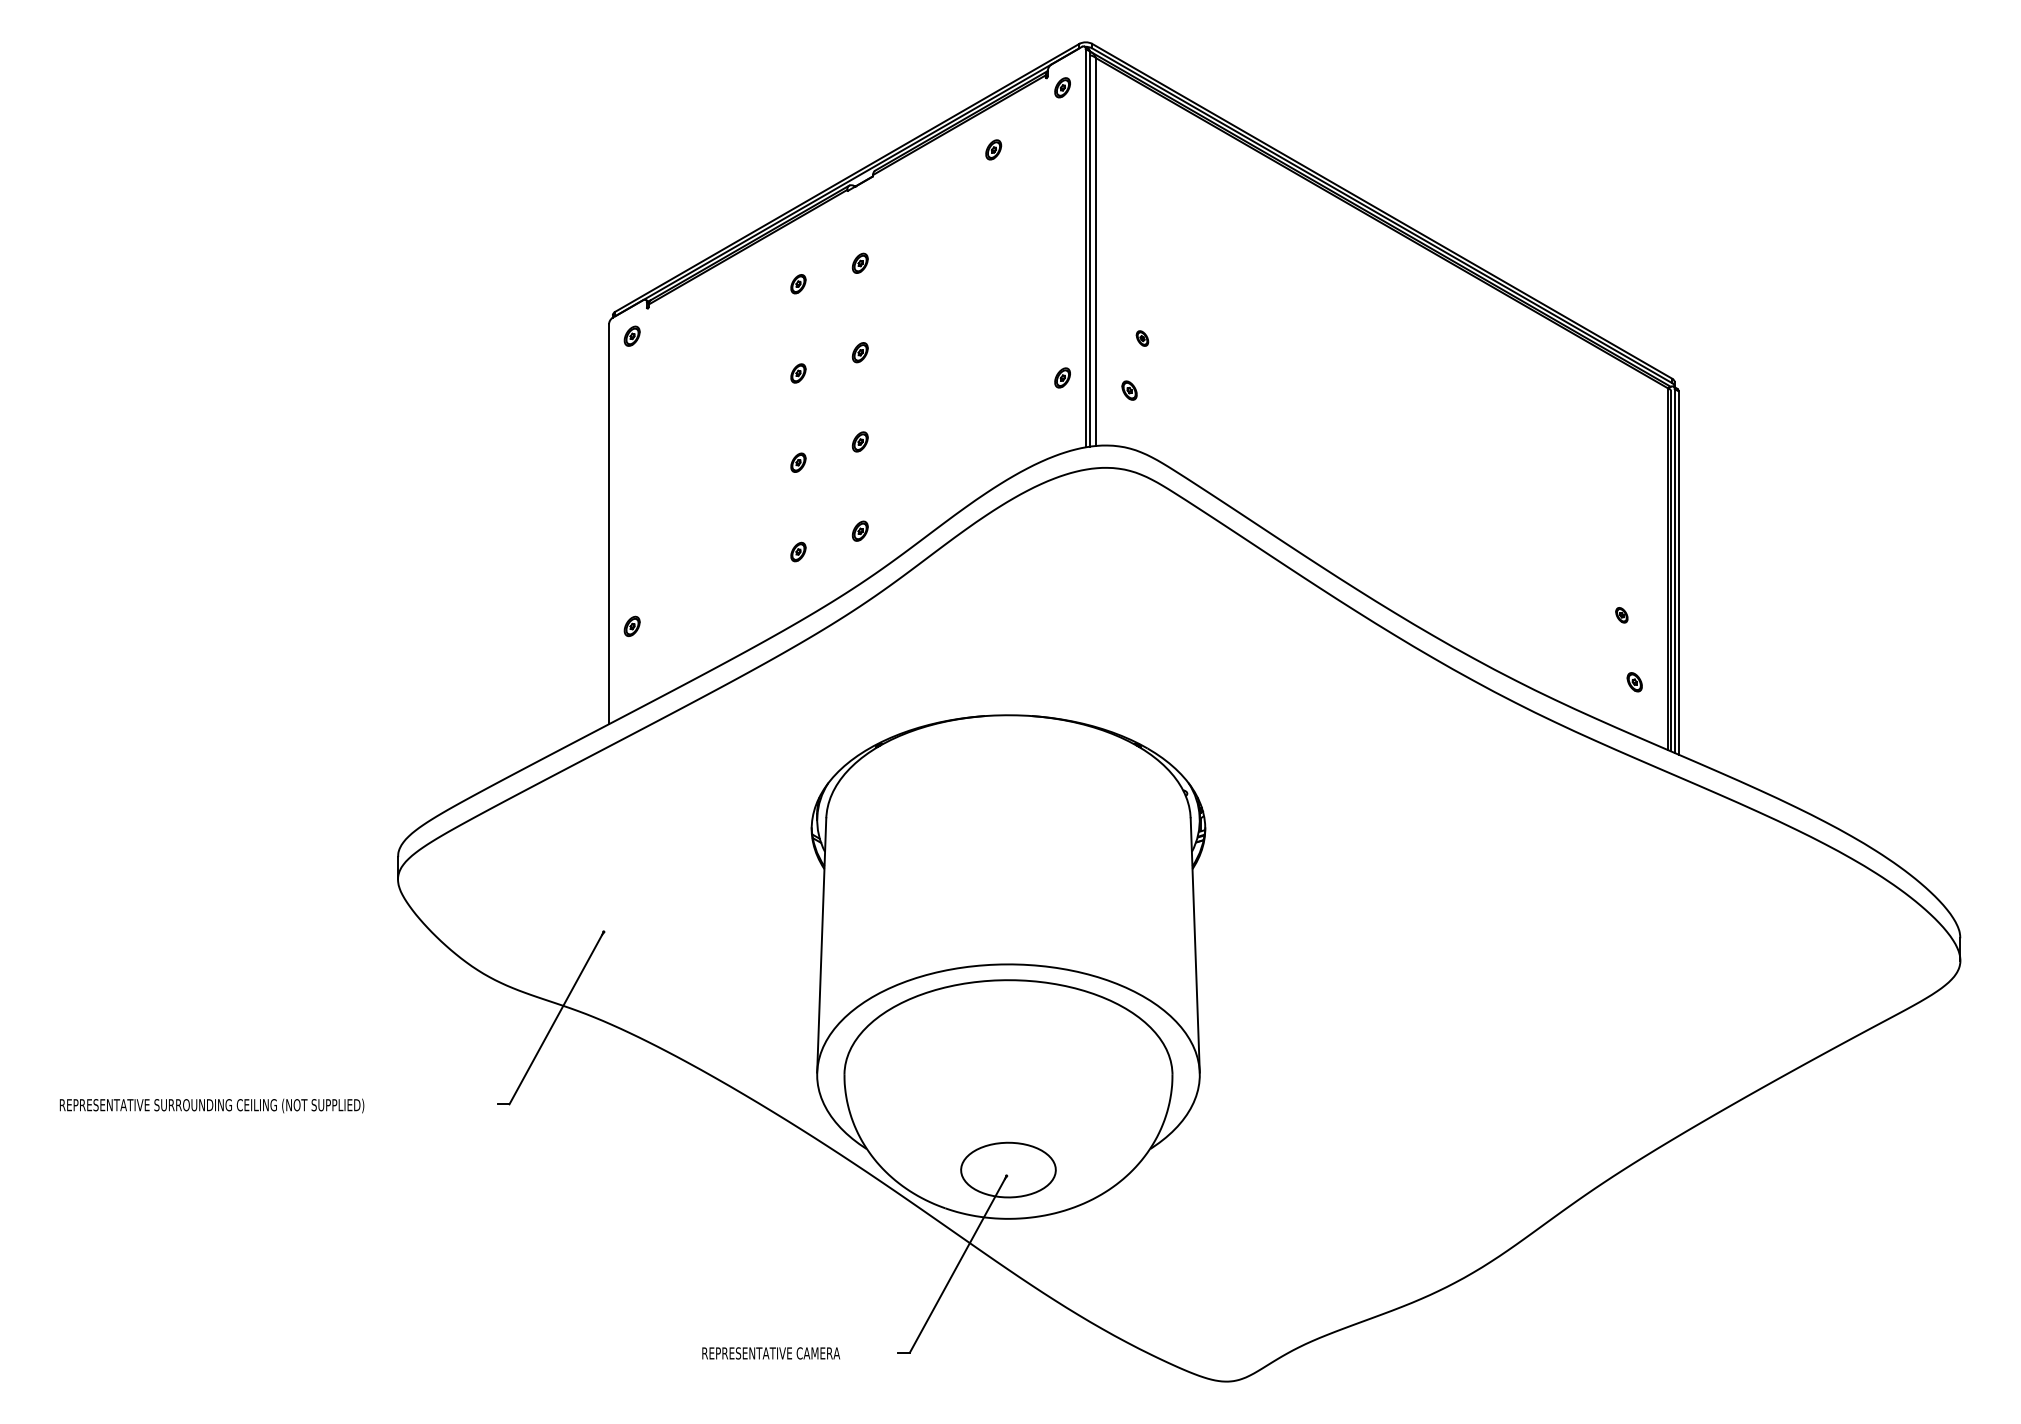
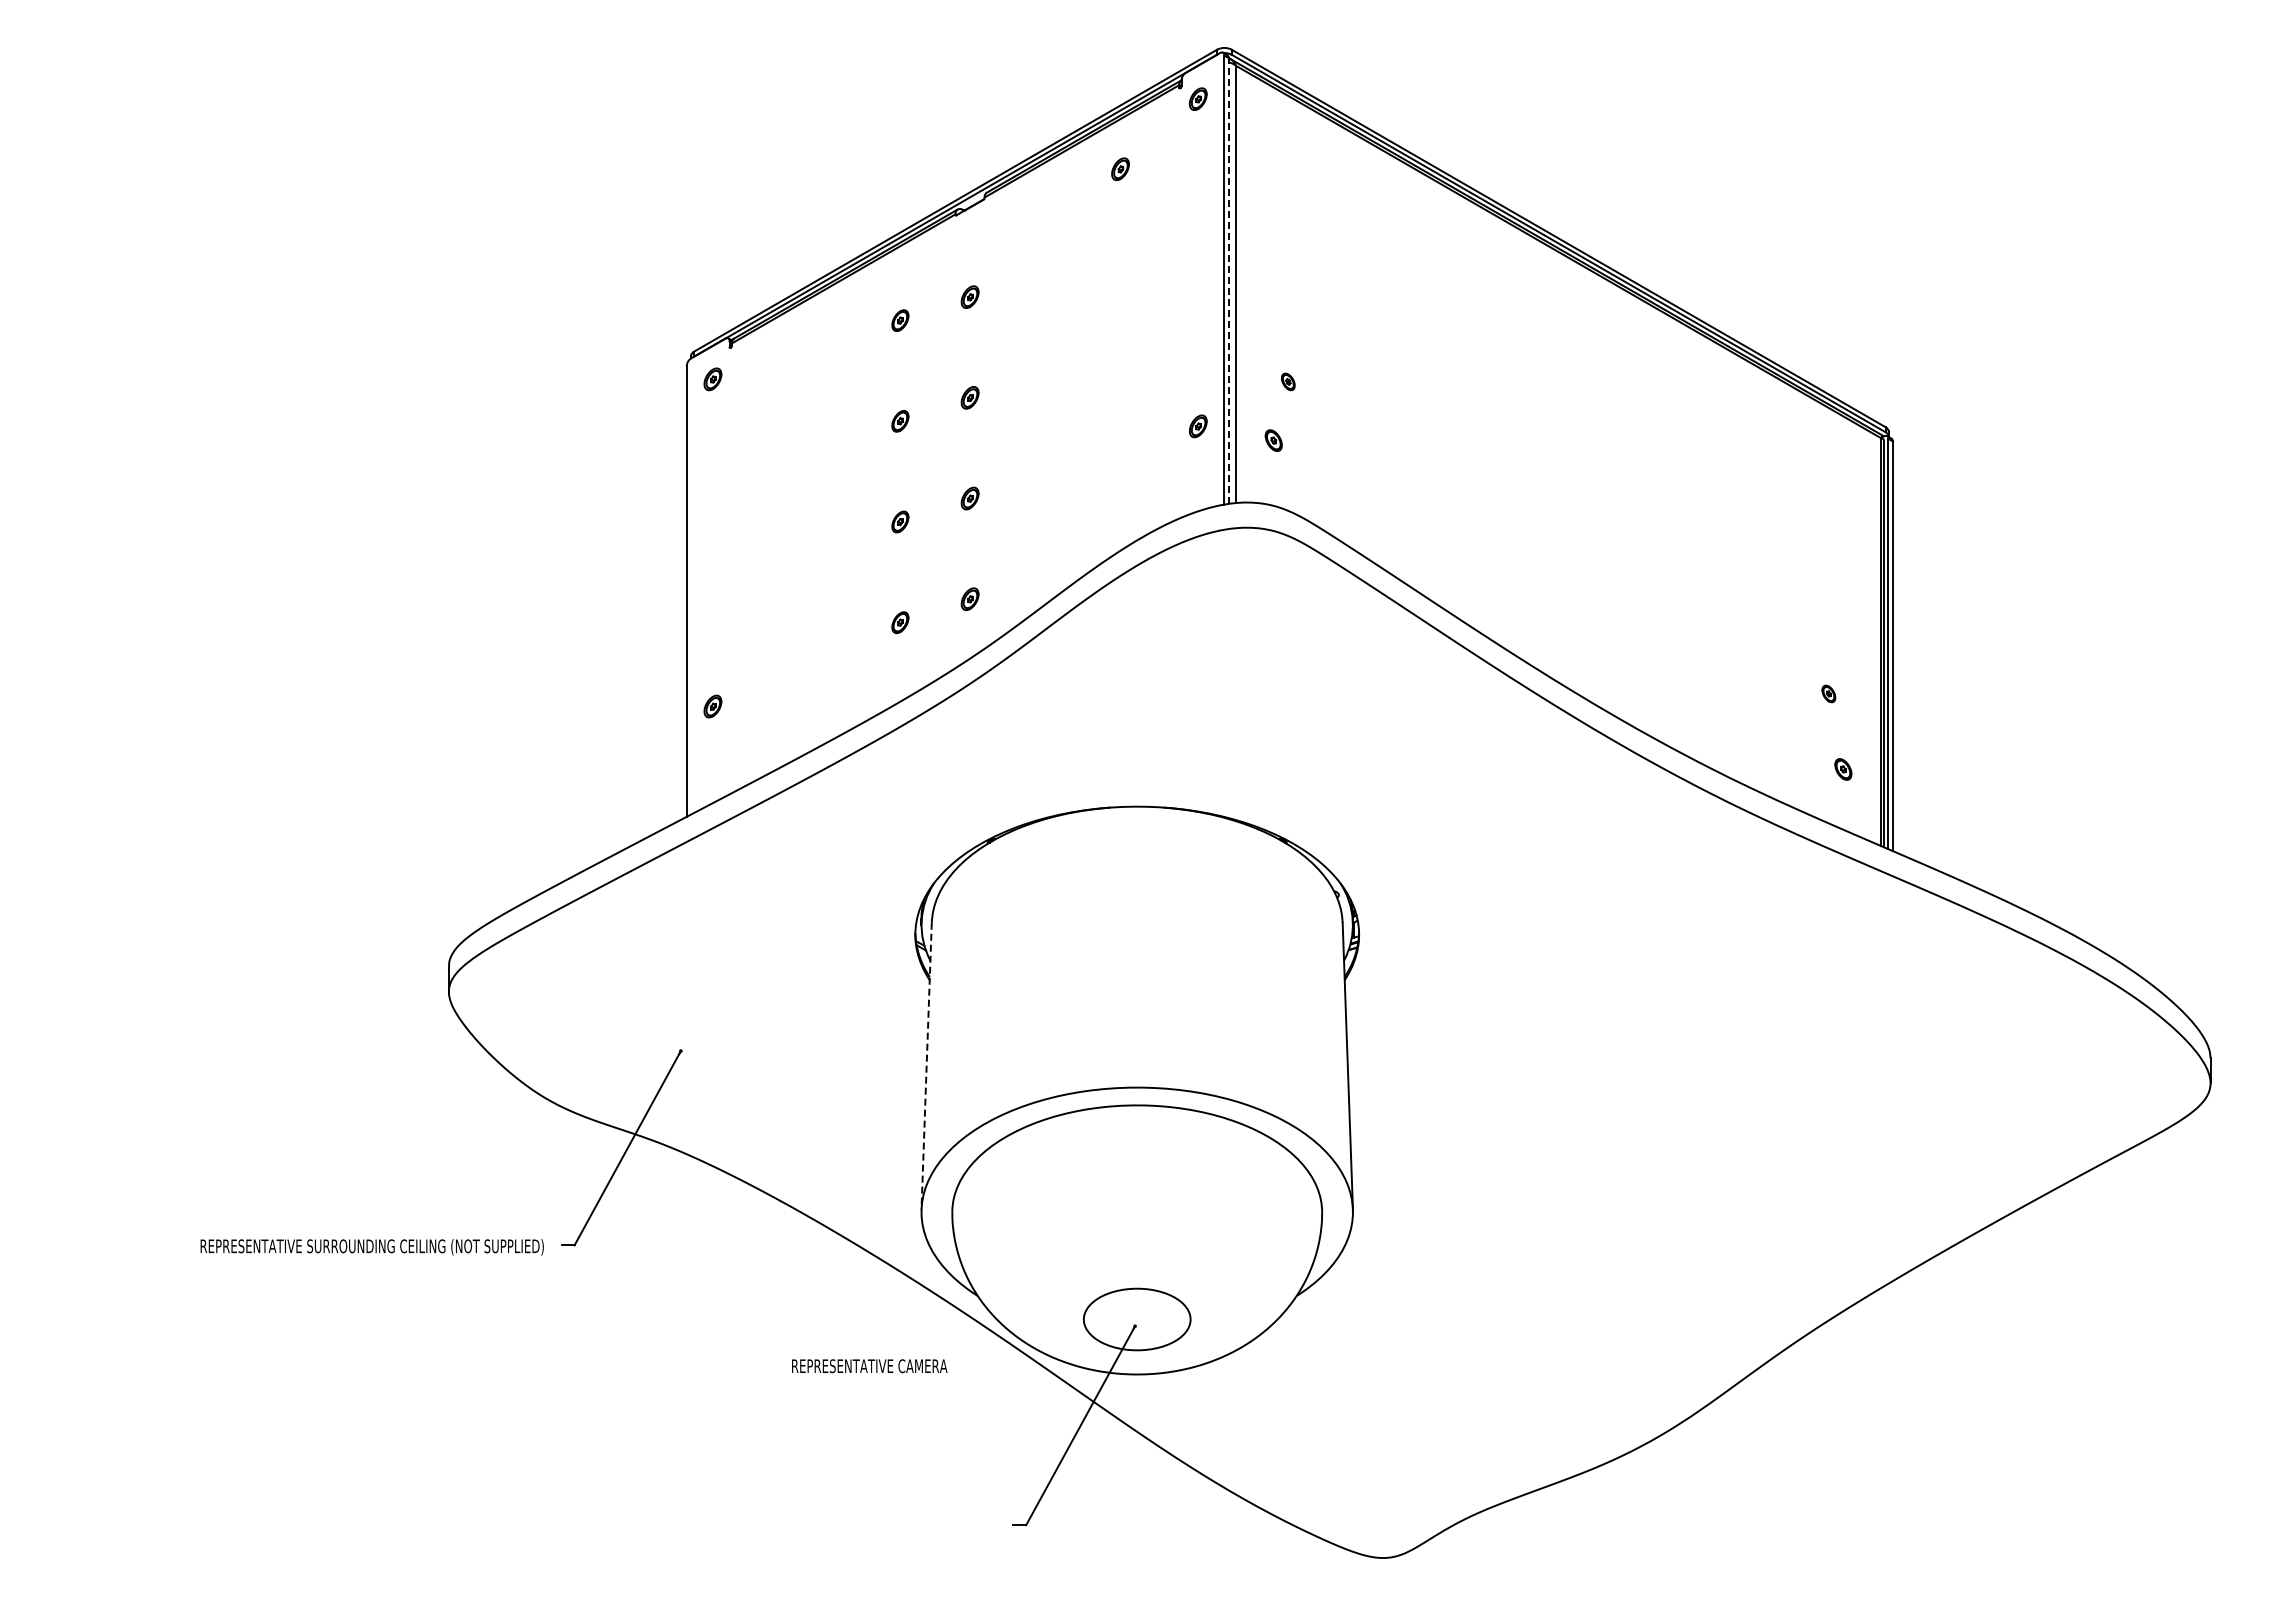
line: (1089, 249) -> (1228, 281), solid -> dashed
line: (821, 945) -> (926, 1066), solid -> dashed
text: (211, 1106) -> (371, 1247), moved
text: (771, 1353) -> (869, 1366), moved

